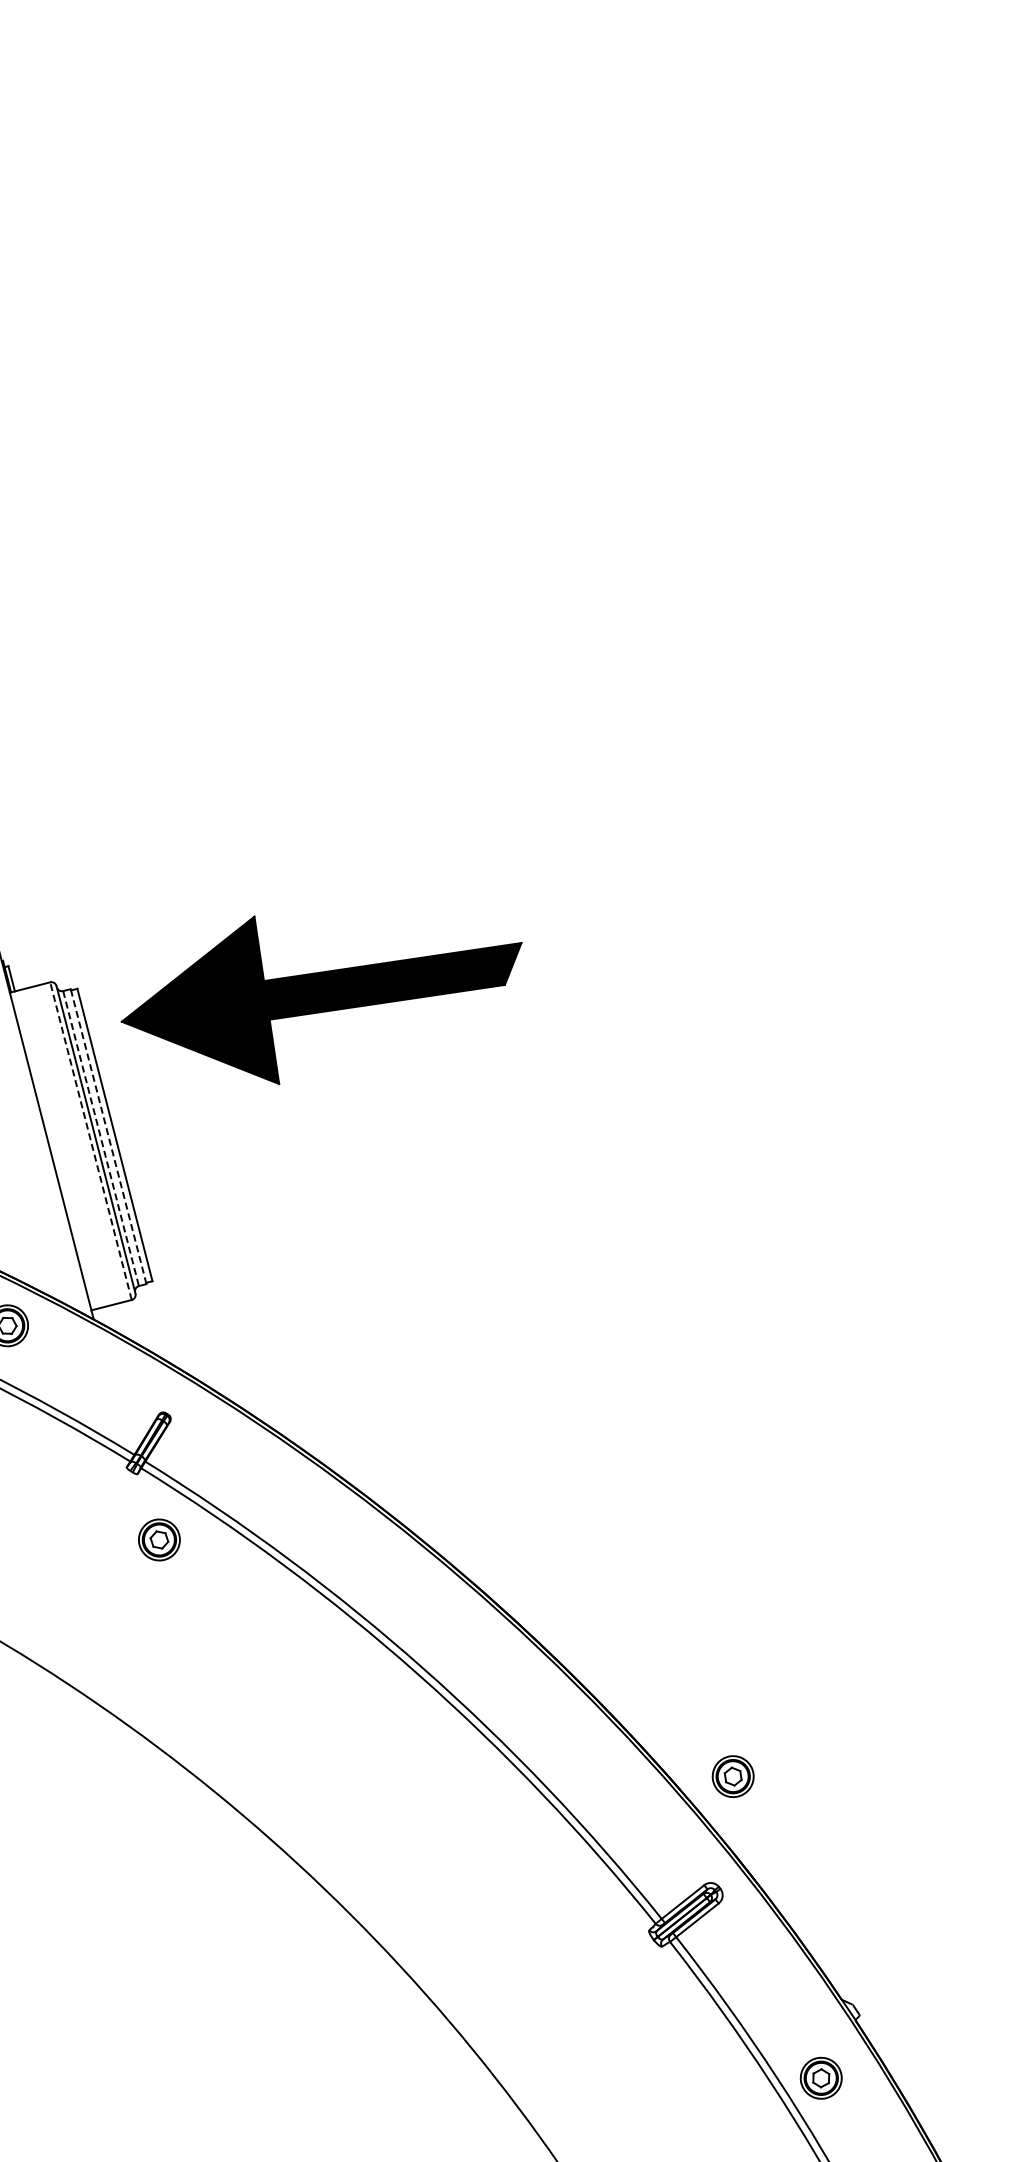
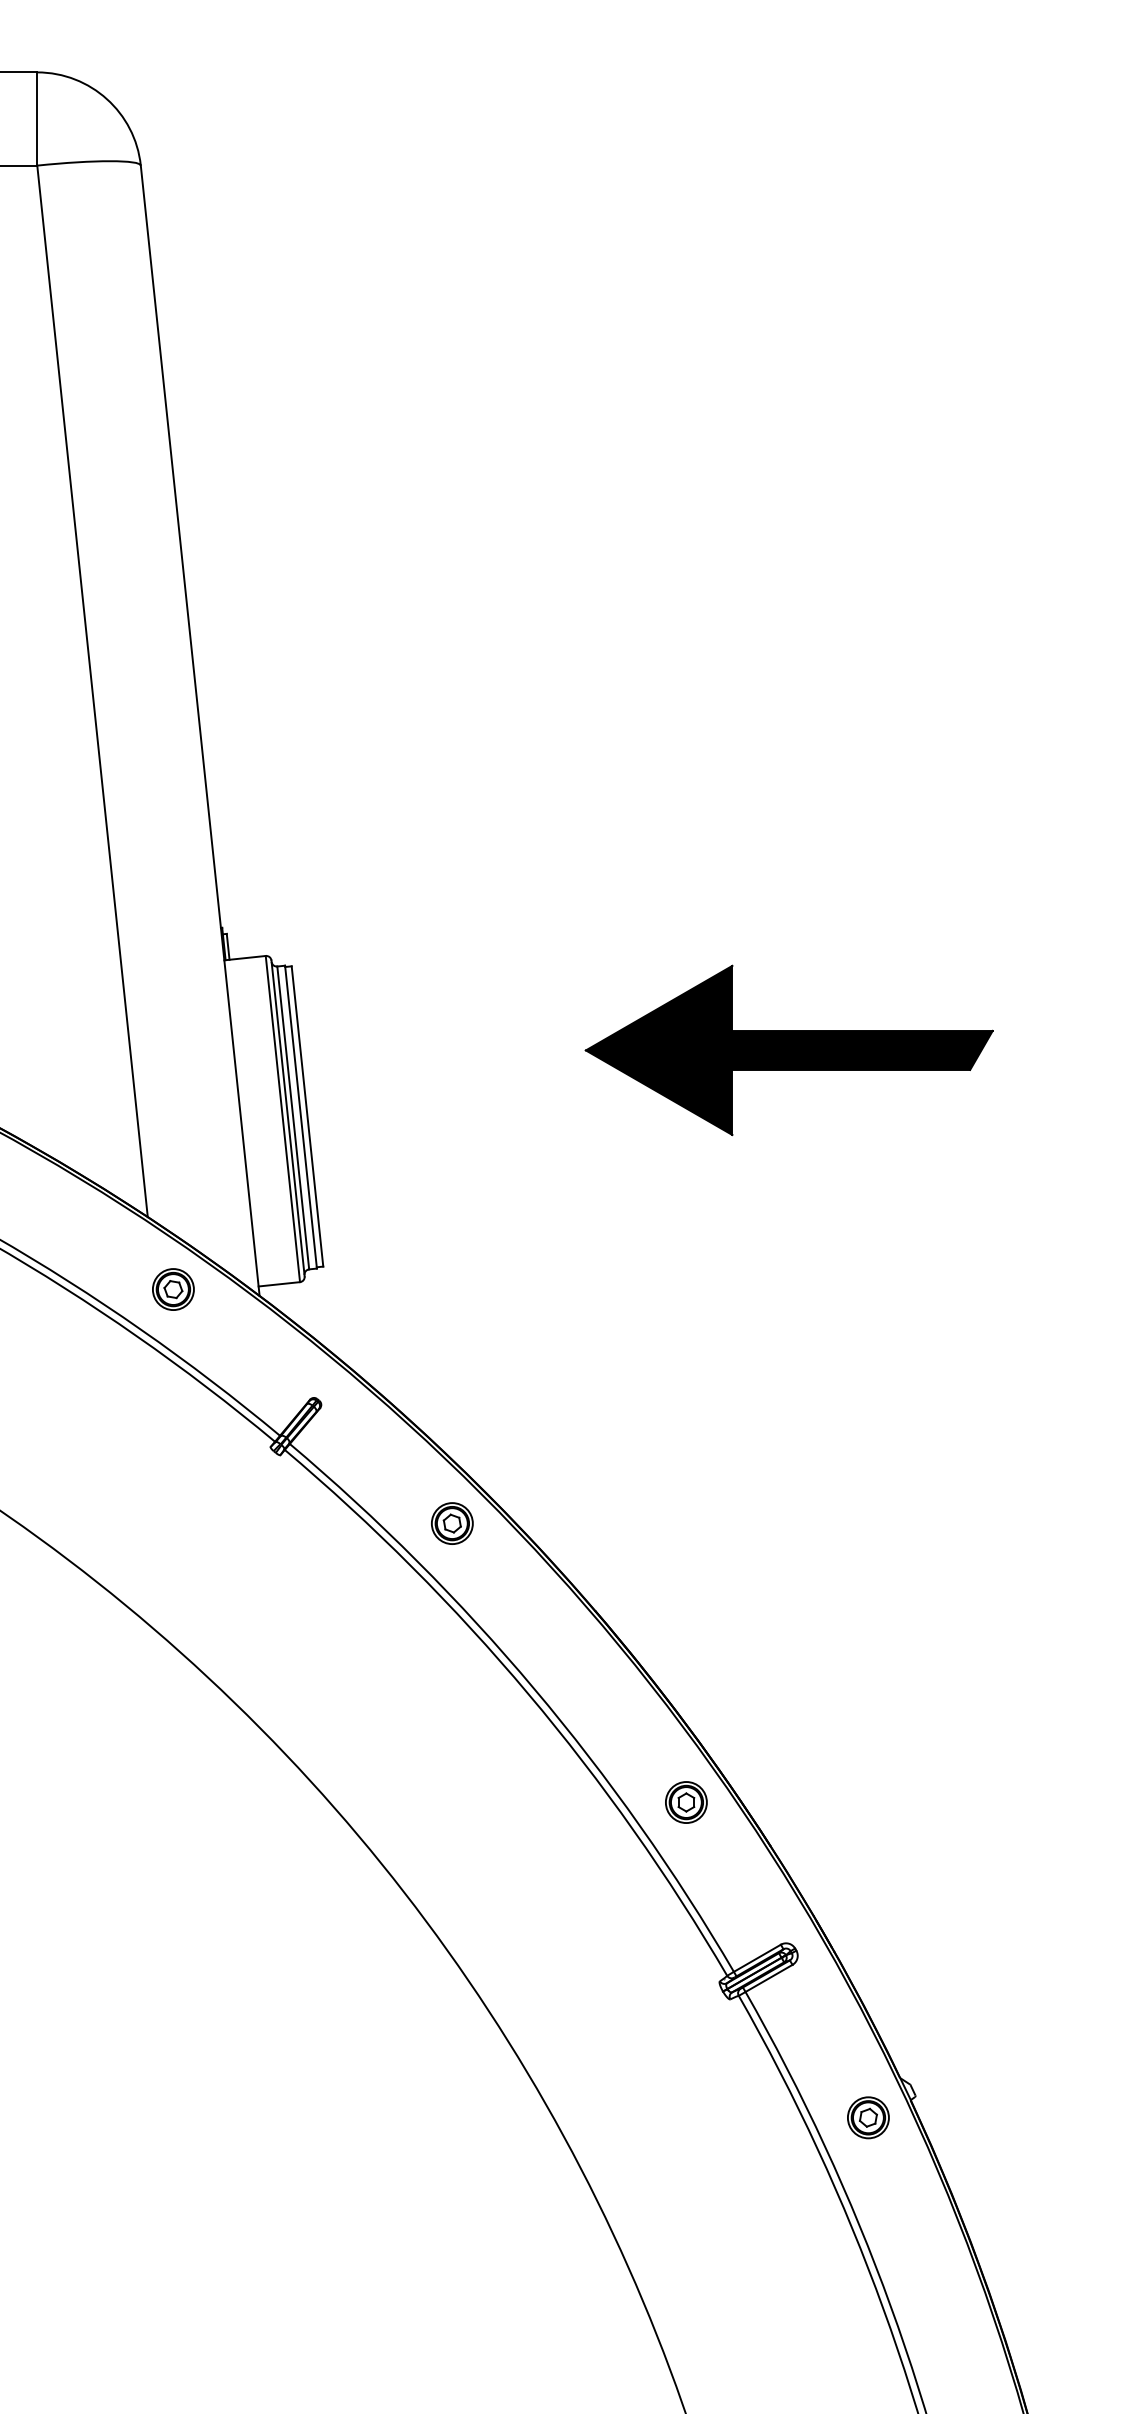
part: (322, 992) -> (788, 1050), moved
line: (108, 1136) -> (300, 1116), dashed -> solid
line: (101, 1139) -> (293, 1118), dashed -> solid
line: (90, 1141) -> (282, 1119), dashed -> solid
part: (159, 1539) -> (452, 1523), moved
part: (733, 1776) -> (686, 1802), moved
part: (821, 2077) -> (868, 2117), moved

